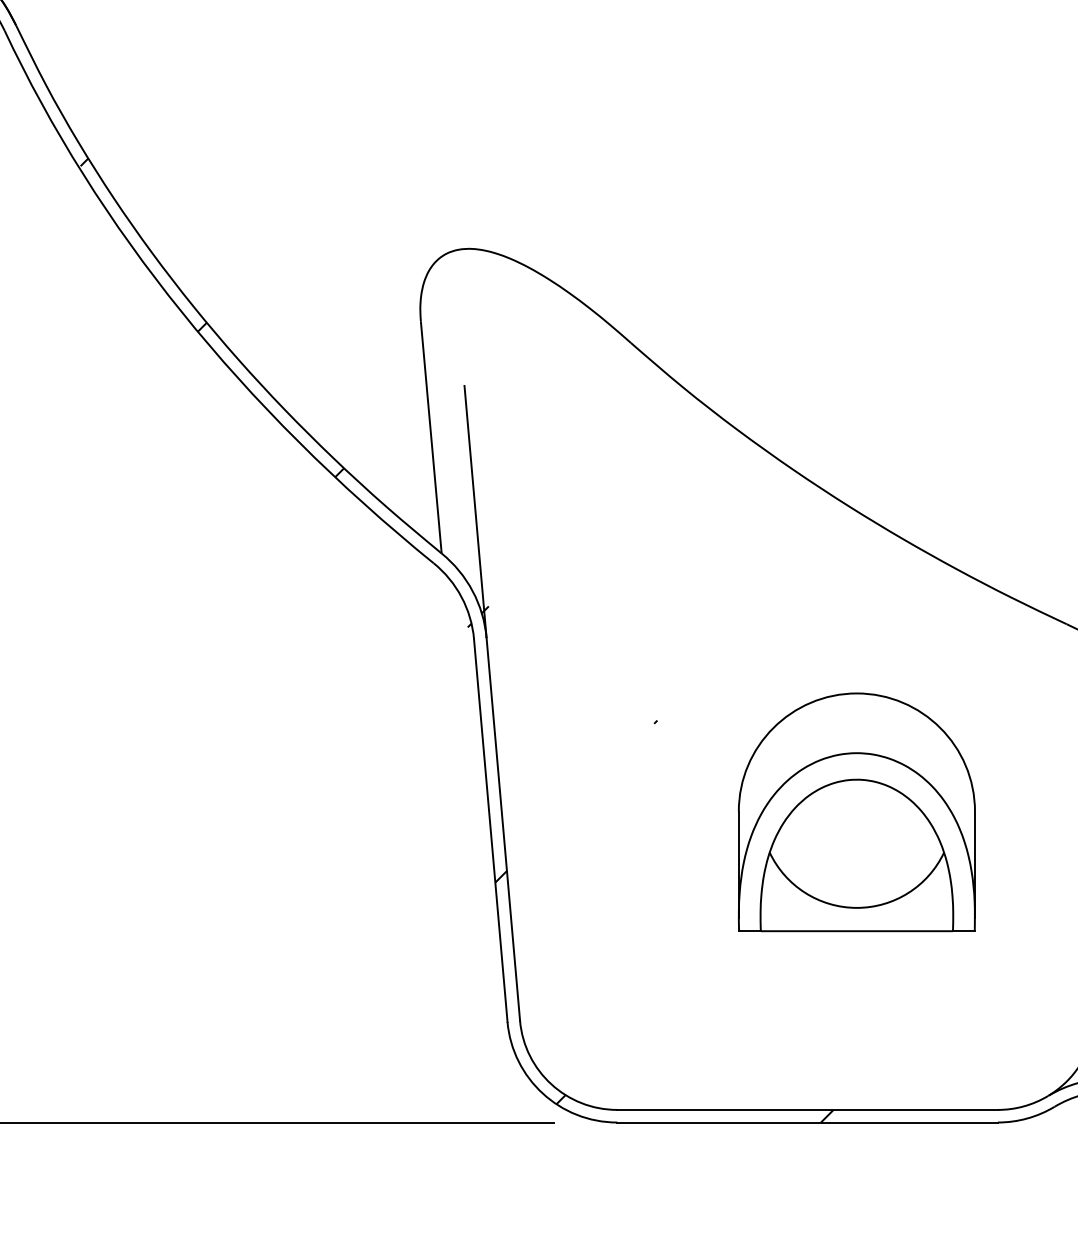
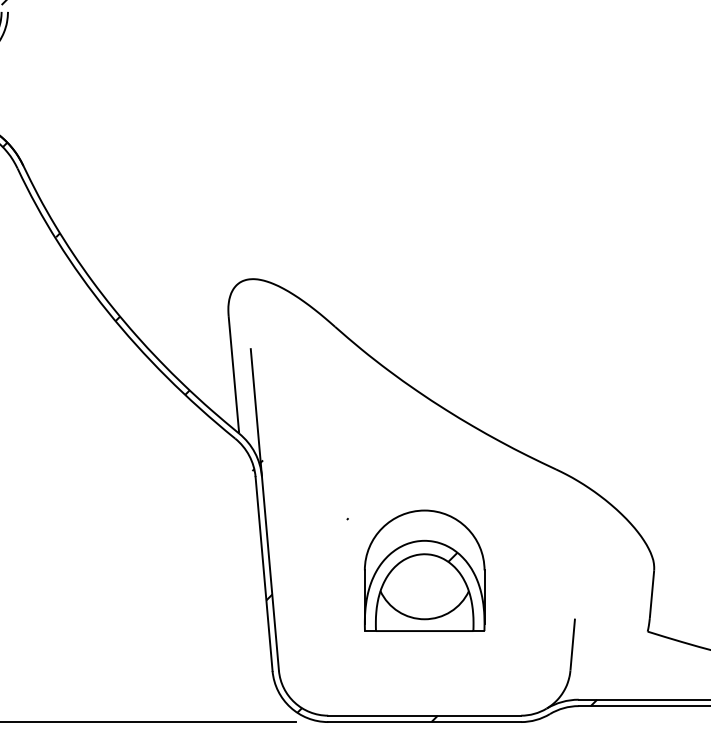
part: (856, 811) -> (424, 570), moved

